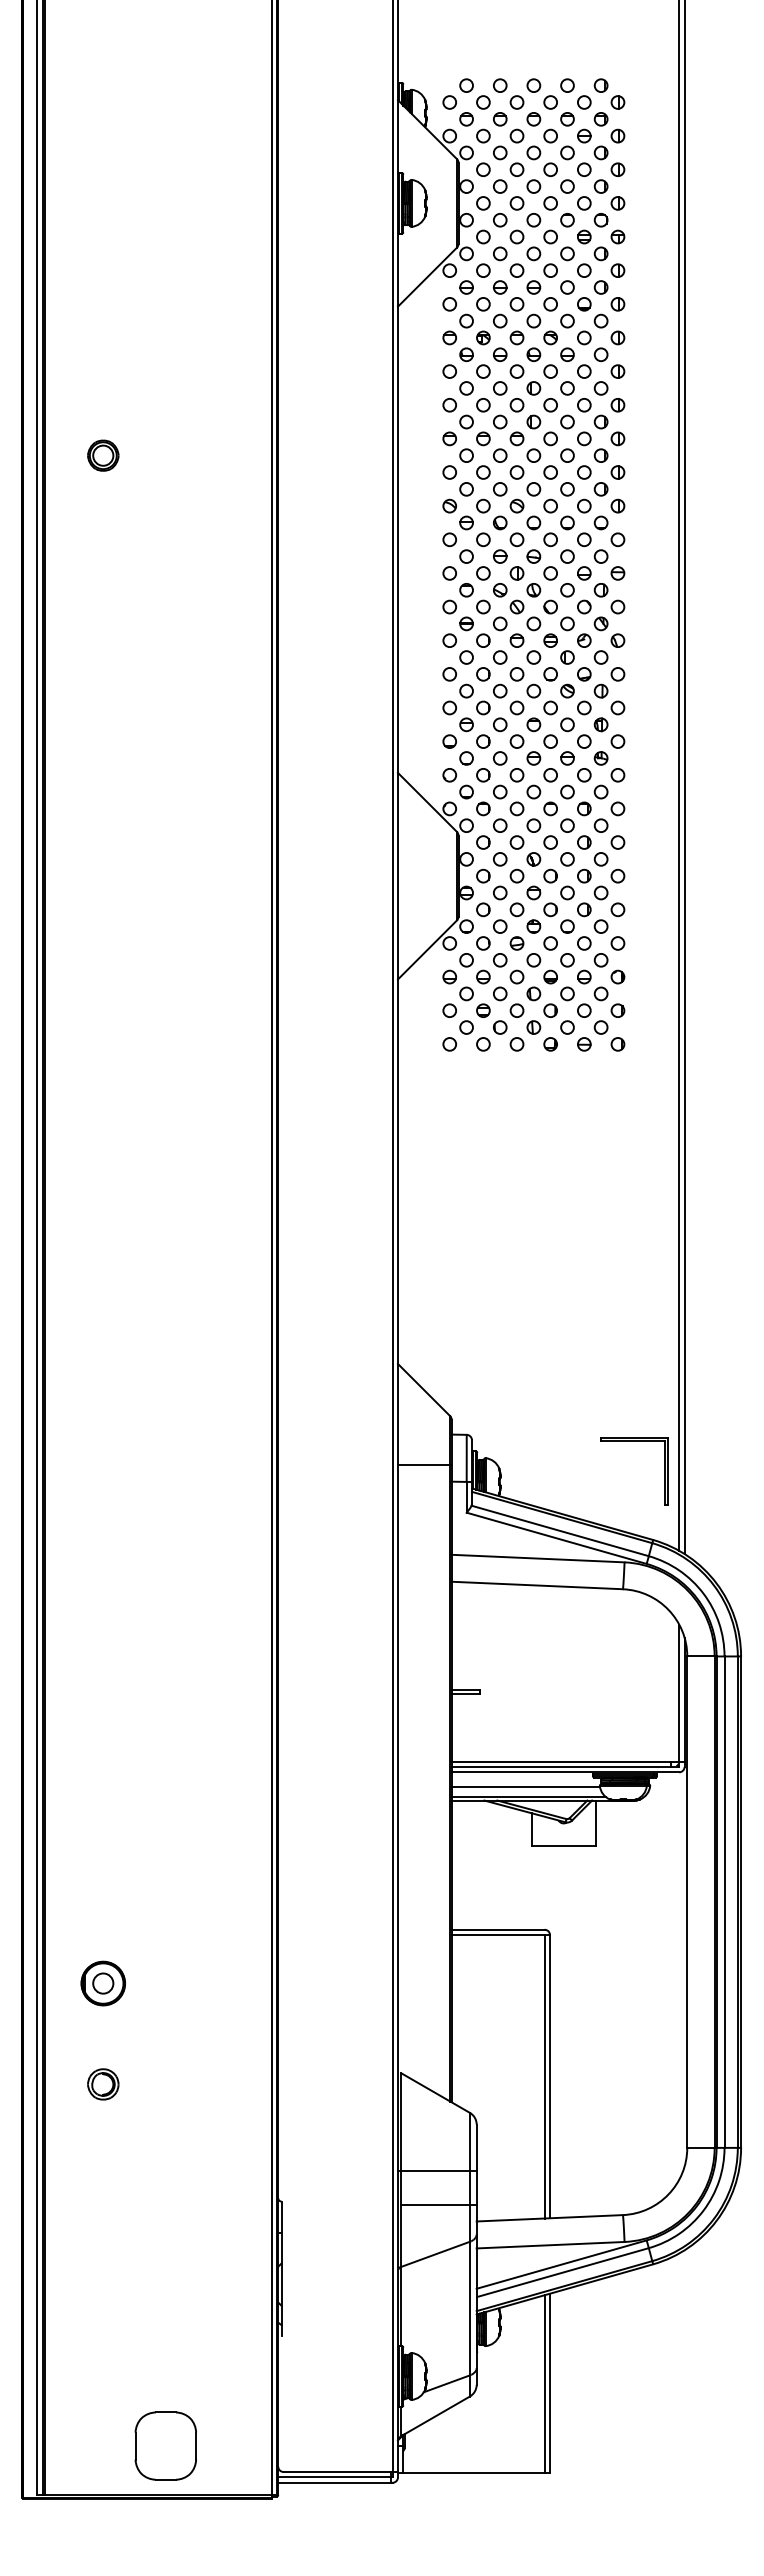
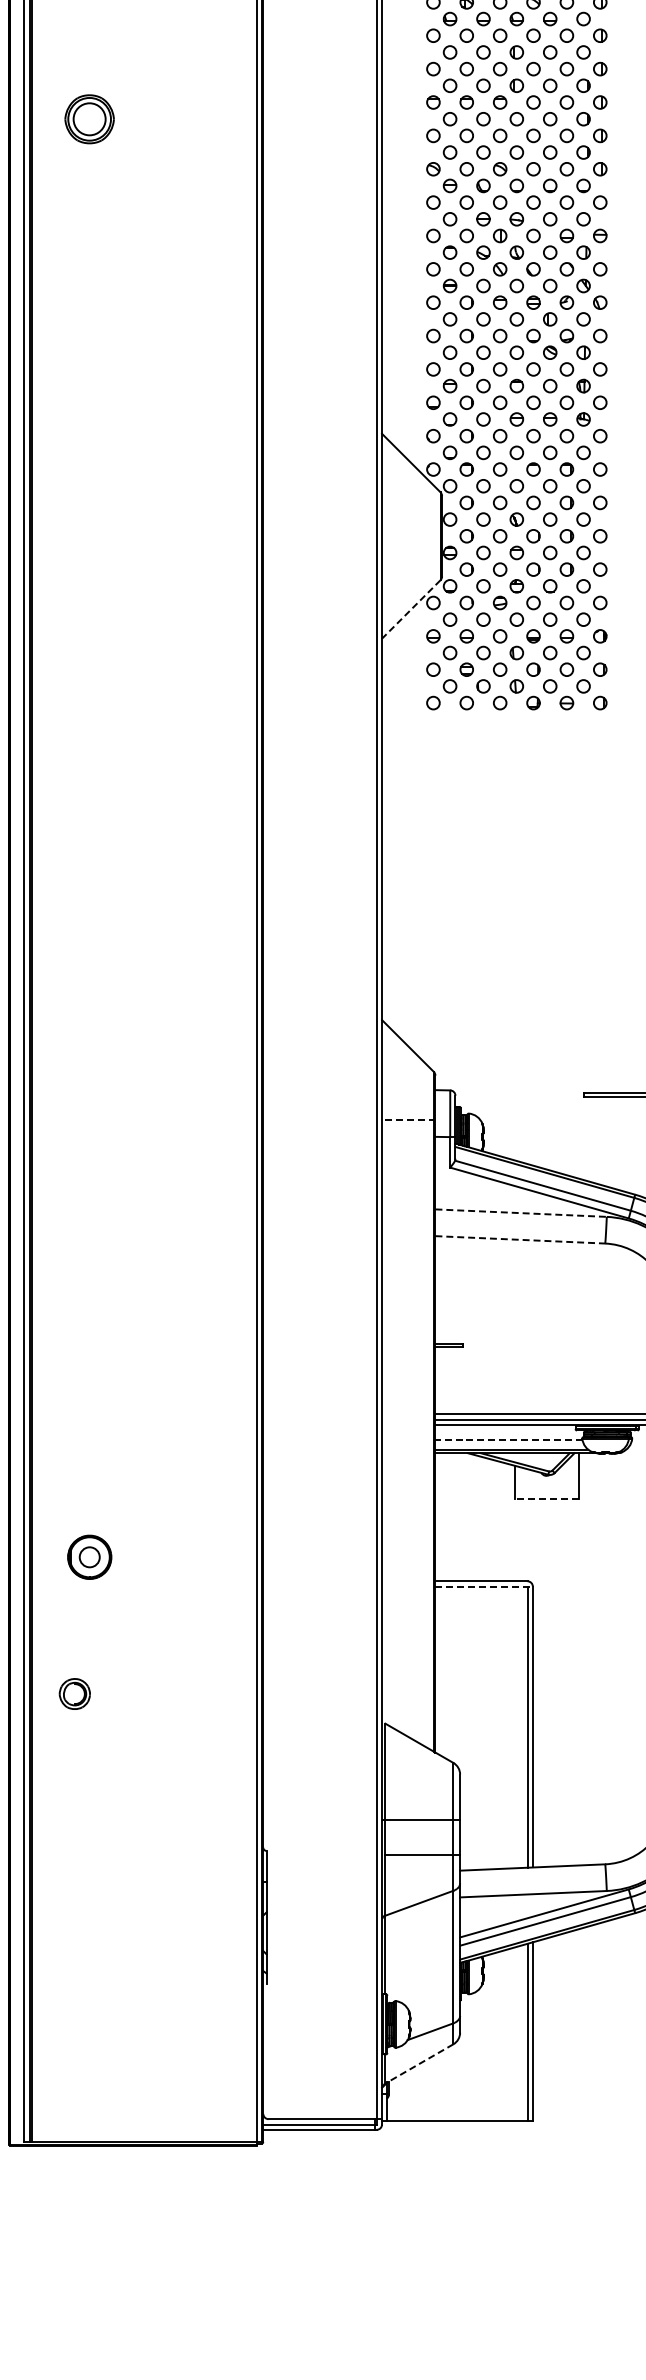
part: (103, 455) -> (89, 118), size x1.6
line: (427, 949) -> (411, 608), solid -> dashed
line: (424, 1464) -> (408, 1119), solid -> dashed
line: (538, 1558) -> (521, 1213), solid -> dashed
line: (537, 1585) -> (520, 1239), solid -> dashed
line: (525, 1787) -> (508, 1440), solid -> dashed
line: (563, 1846) -> (546, 1498), solid -> dashed
line: (501, 1935) -> (484, 1587), solid -> dashed
part: (102, 1983) -> (88, 1557), moved
part: (103, 2084) -> (75, 1694), moved
line: (435, 2416) -> (419, 2064), solid -> dashed
part: (165, 2445) -> (151, 2092), removed

